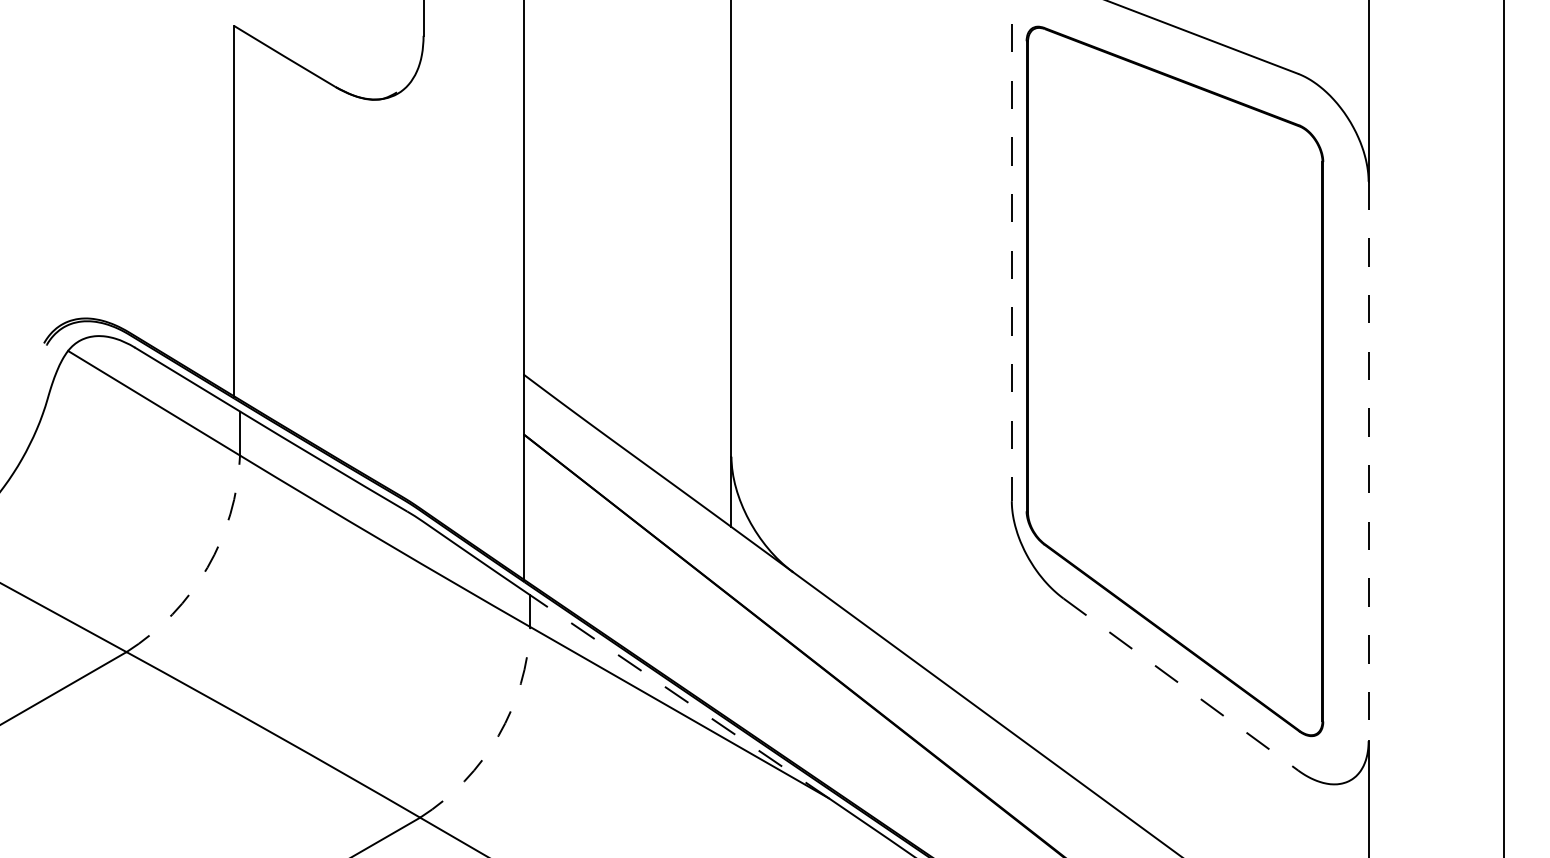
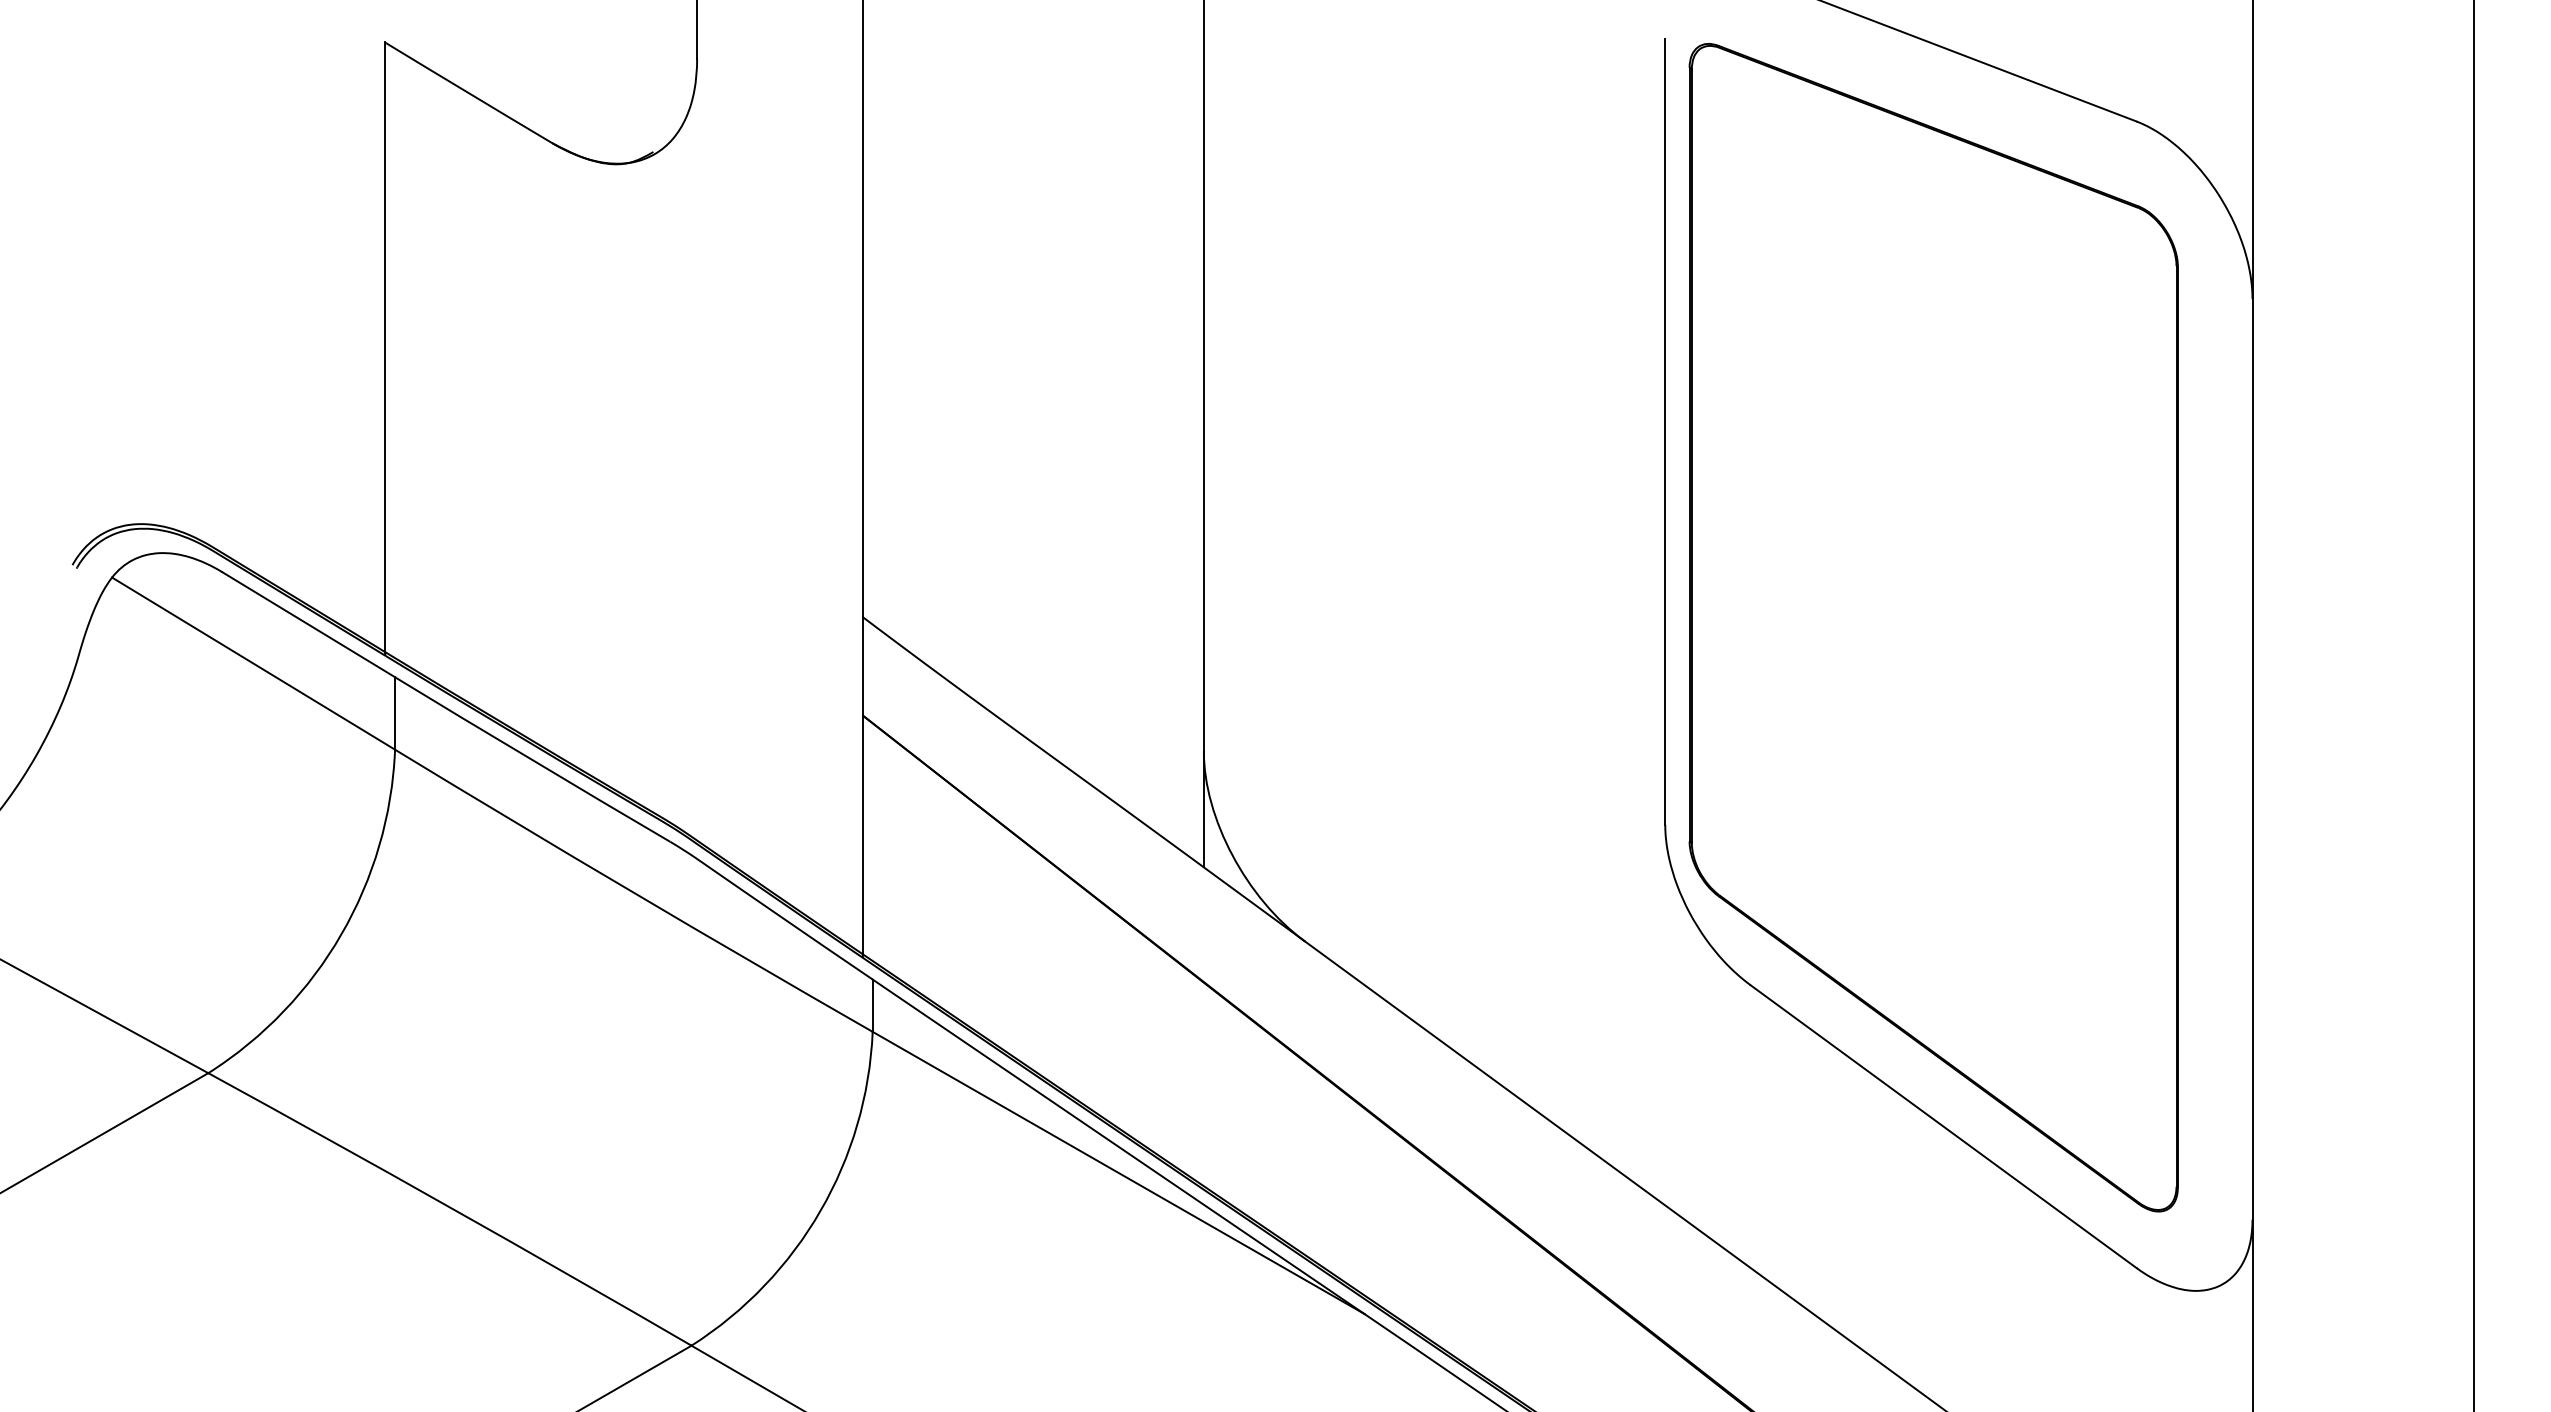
line: (1011, 262) -> (1664, 431), dashed -> solid
line: (1368, 461) -> (2252, 759), dashed -> solid
arc: (207, 567) -> (341, 933), dashed -> solid
line: (1181, 684) -> (1944, 1126), dashed -> solid
line: (679, 696) -> (1118, 1146), dashed -> solid
arc: (498, 735) -> (820, 1210), dashed -> solid

